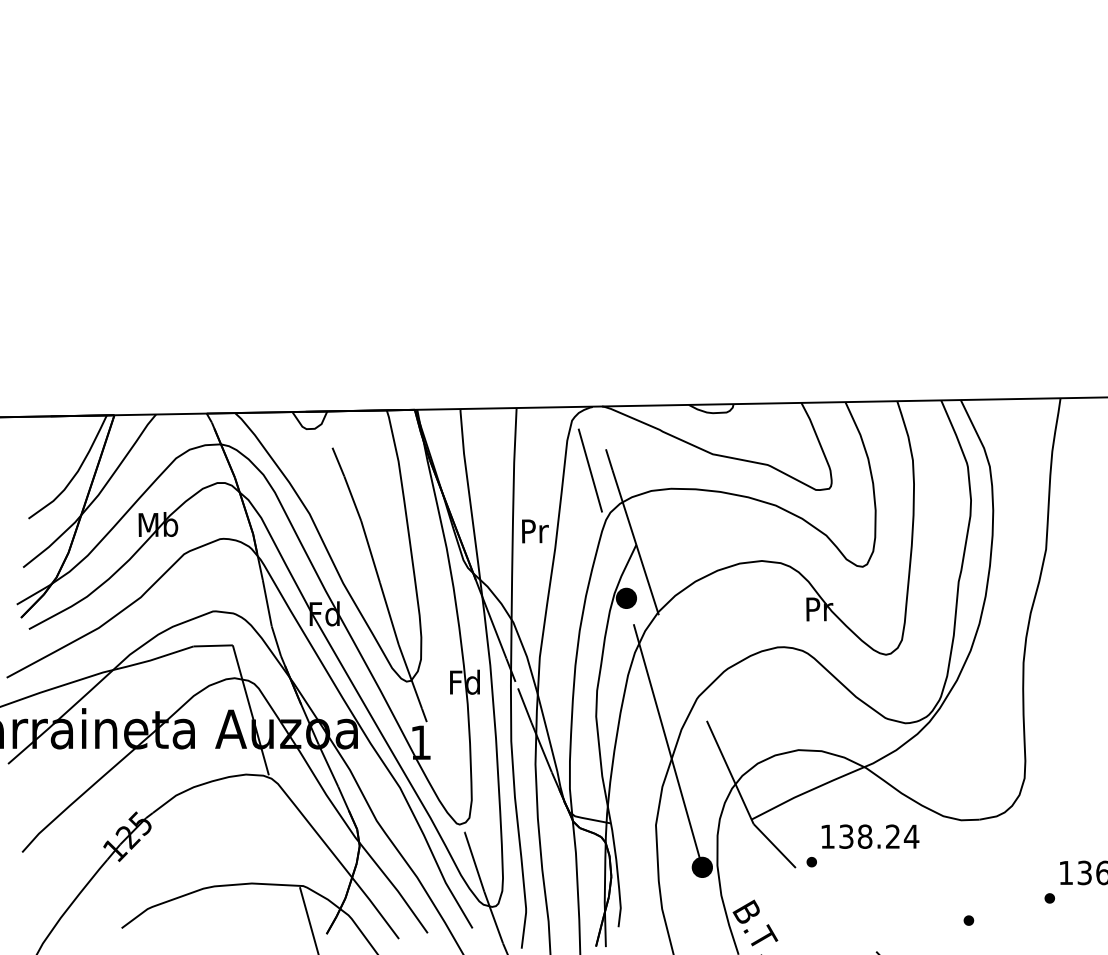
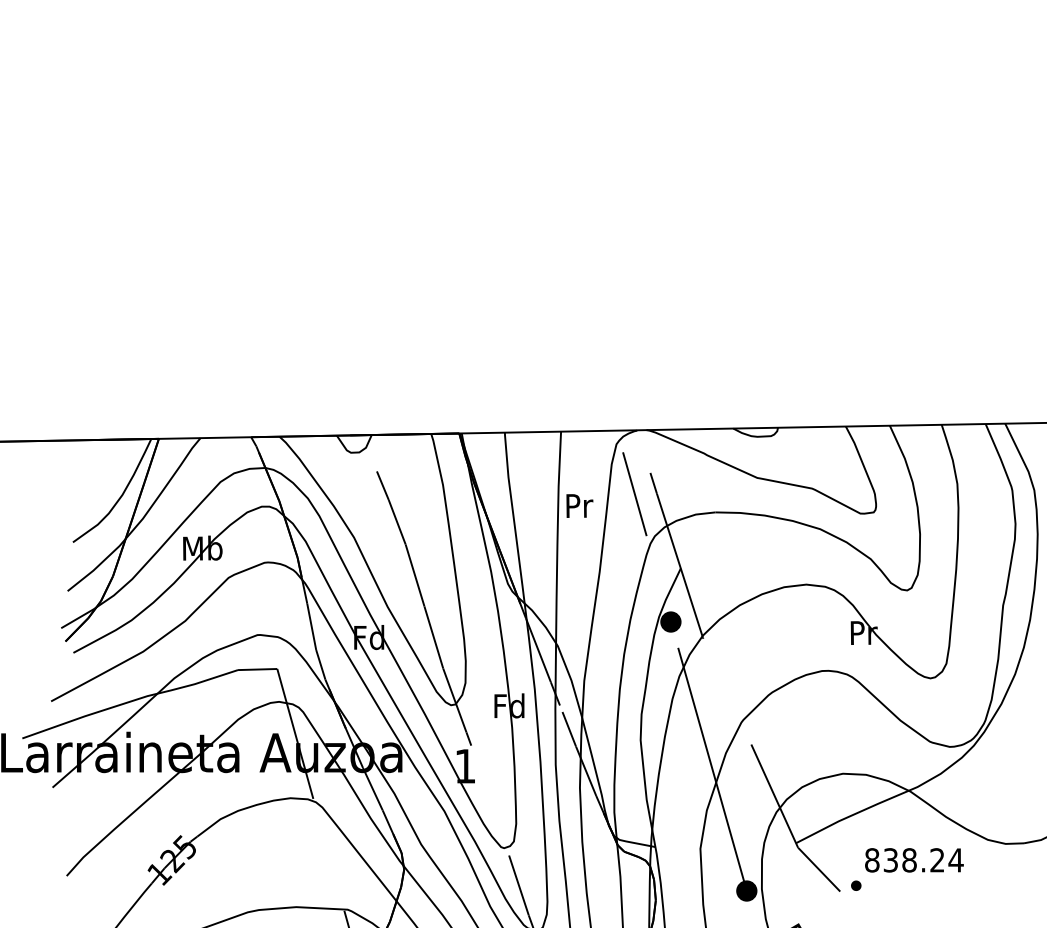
text: (535, 531) -> (579, 506), moved
text: (827, 836) -> (871, 860), 138.24 -> 838.24

